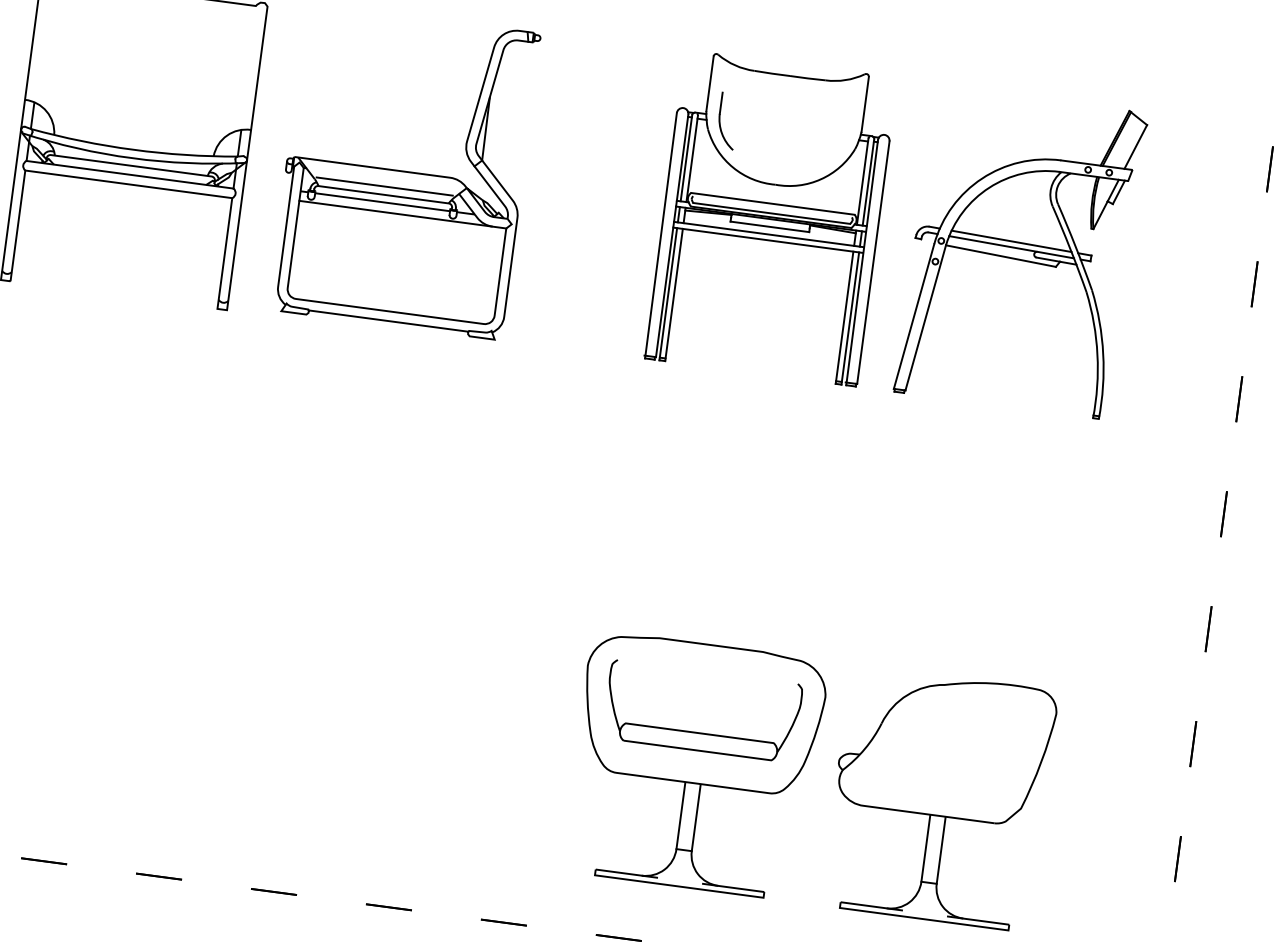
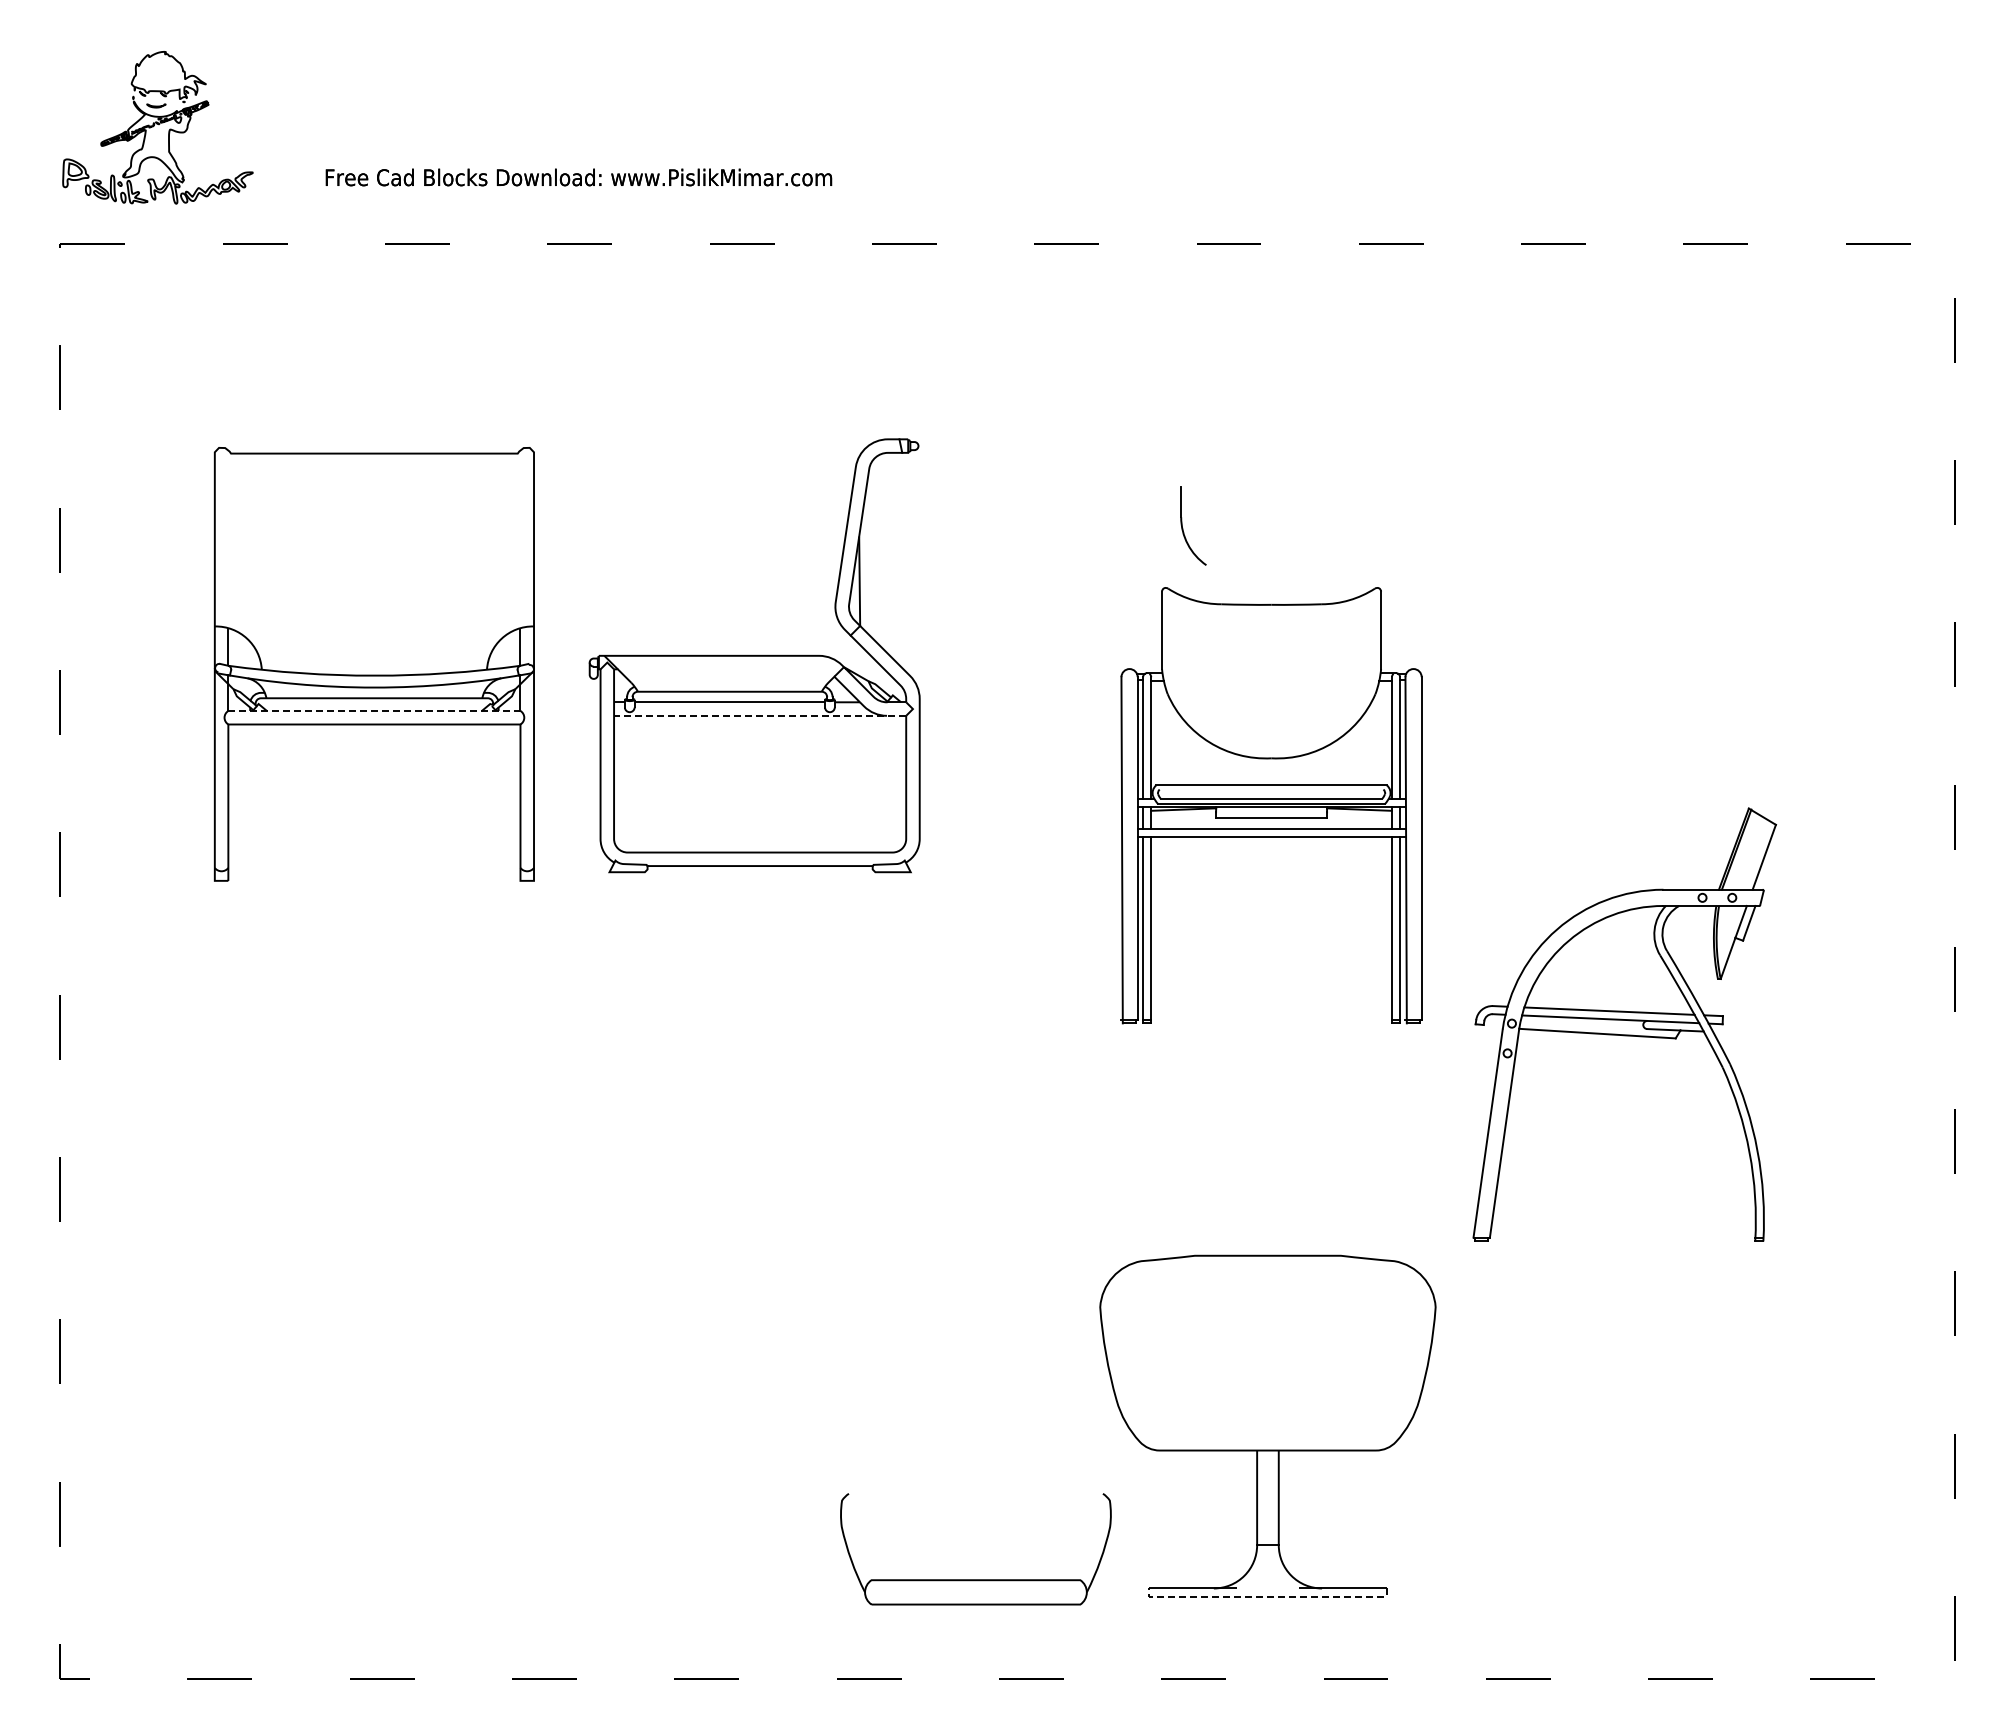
line: (130, 174) -> (374, 710), solid -> dashed
line: (384, 186) -> (729, 680), removed
line: (402, 214) -> (759, 715), solid -> dashed
part: (771, 218) -> (1271, 805), moved
part: (1020, 252) -> (1624, 1024), moved
part: (699, 732) -> (975, 1579), moved
part: (939, 797) -> (1612, 1425), removed
line: (678, 886) -> (1267, 1596), solid -> dashed

